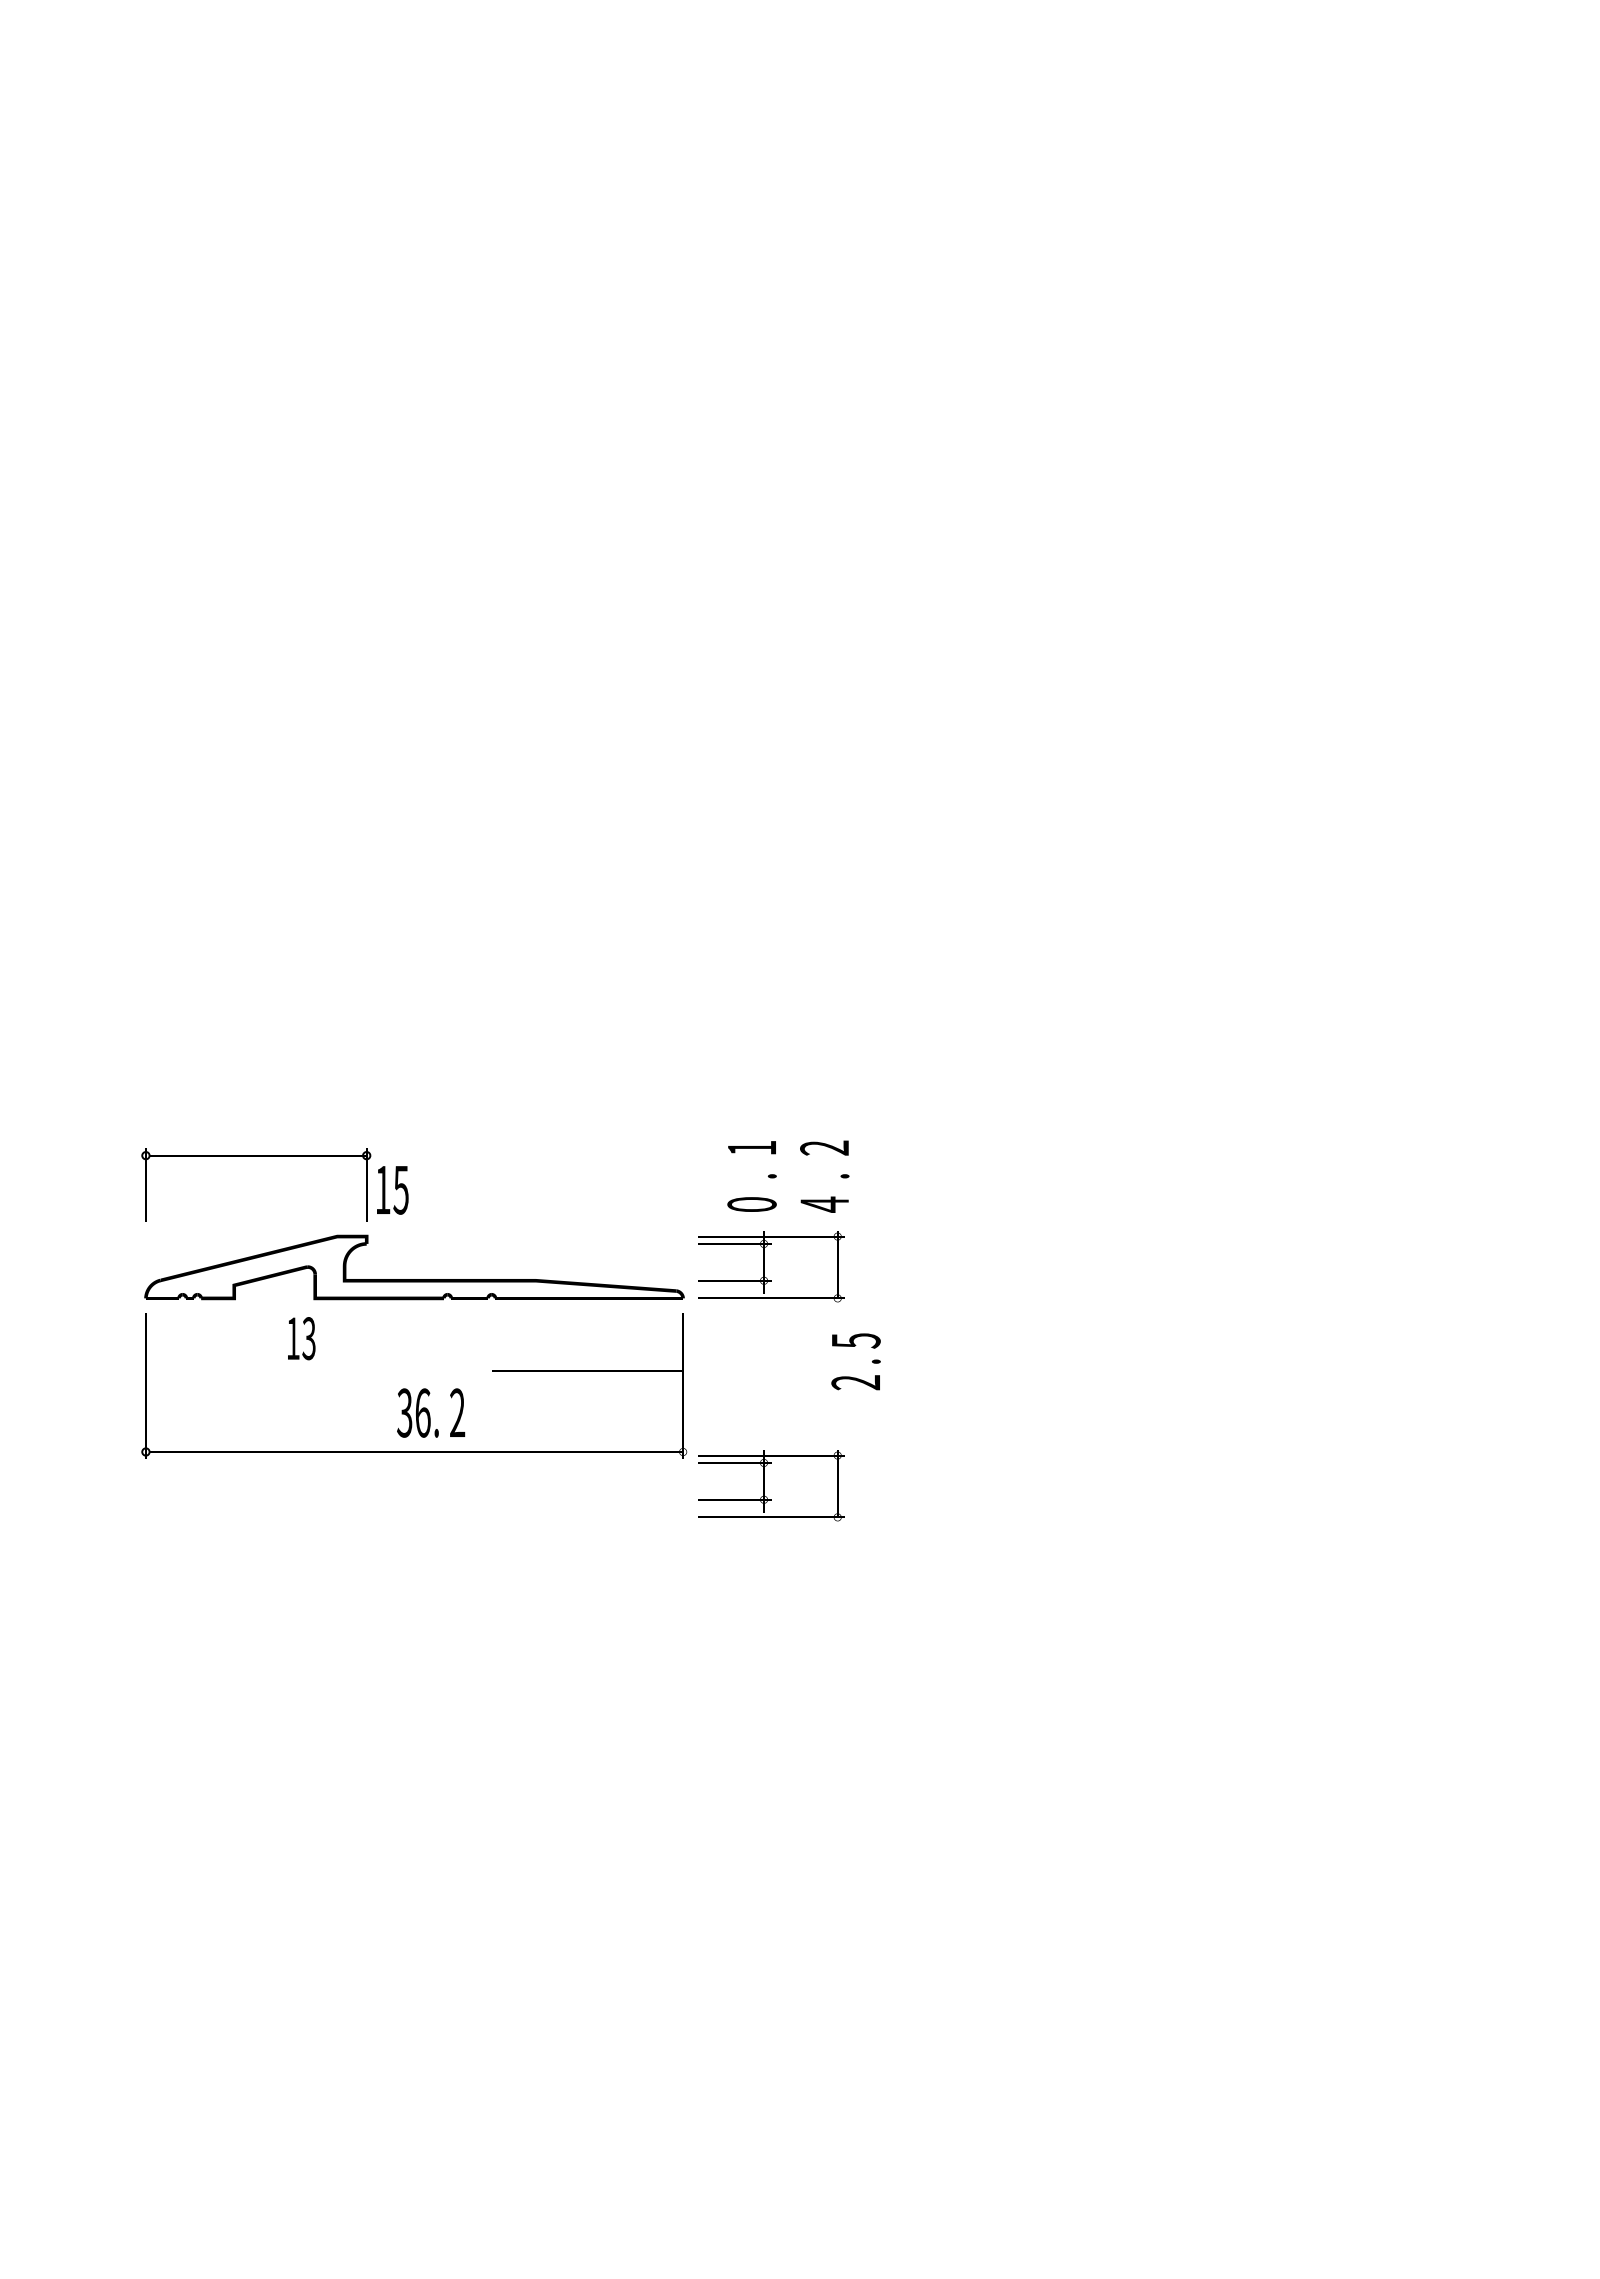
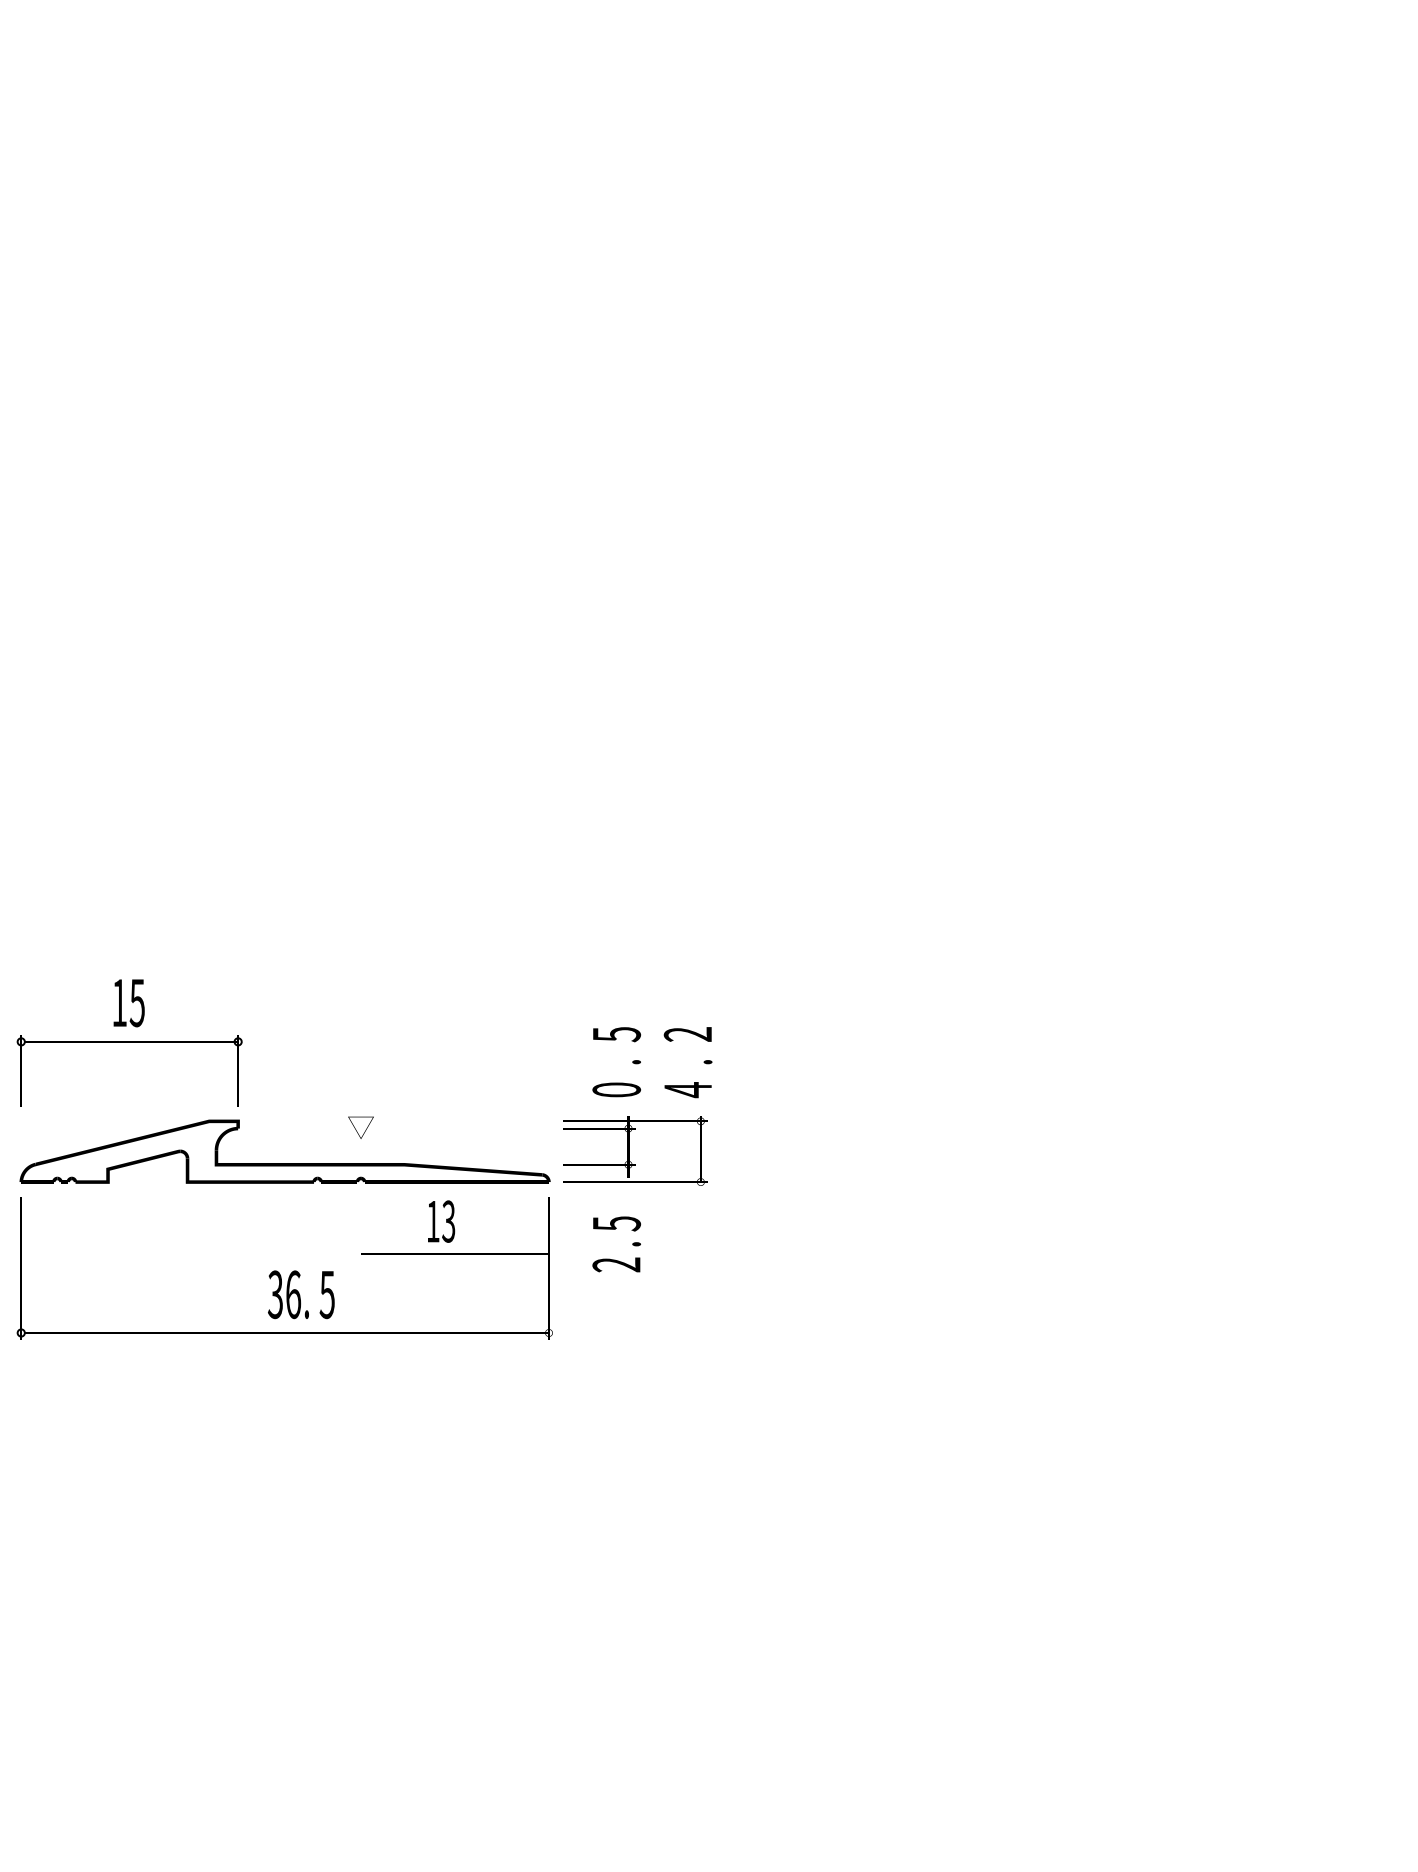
text: (752, 1148) -> (617, 1034), 1 -> 5
text: (392, 1190) -> (128, 1003), moved
part: (491, 1242) -> (360, 1127), added
text: (301, 1338) -> (441, 1221), moved
text: (855, 1361) -> (616, 1244), moved
text: (457, 1412) -> (327, 1294), 2 -> 5
part: (764, 1485) -> (628, 1365), removed

